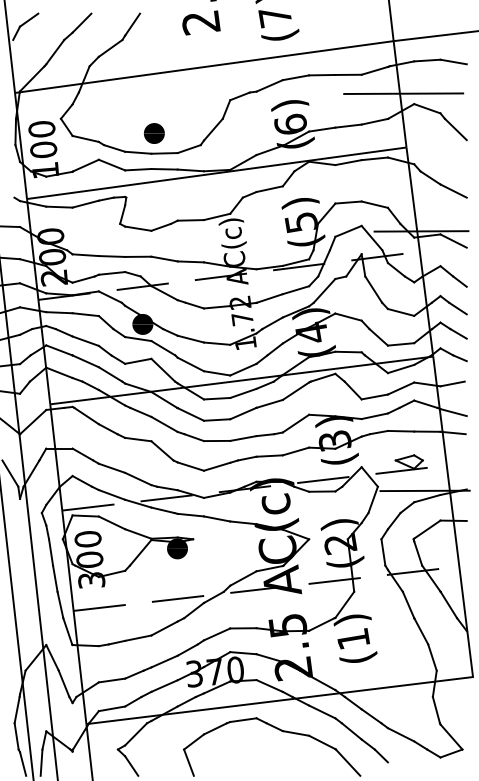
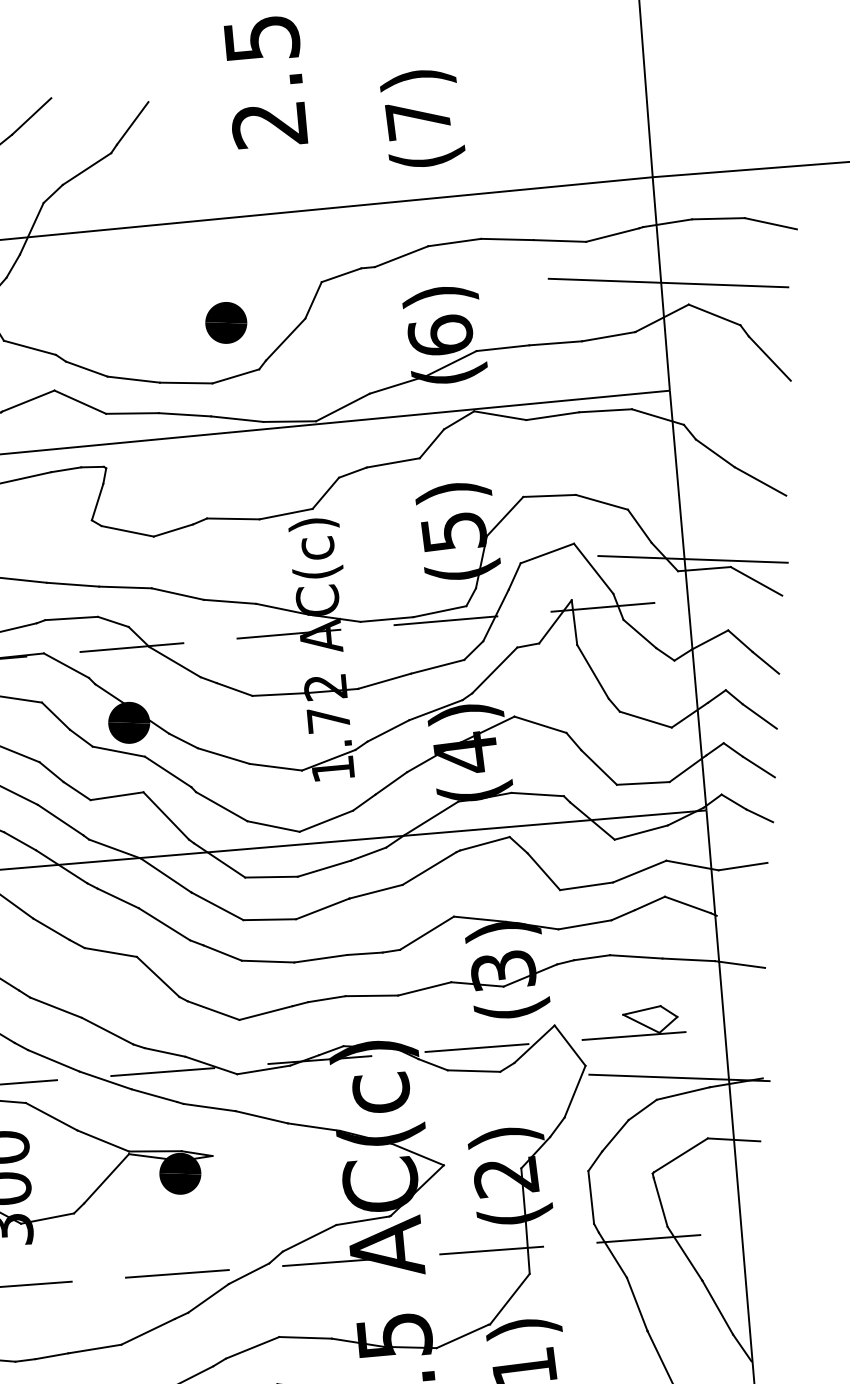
text: (154, 133) -> (226, 322), moved
line: (453, 412) -> (742, 923), removed

